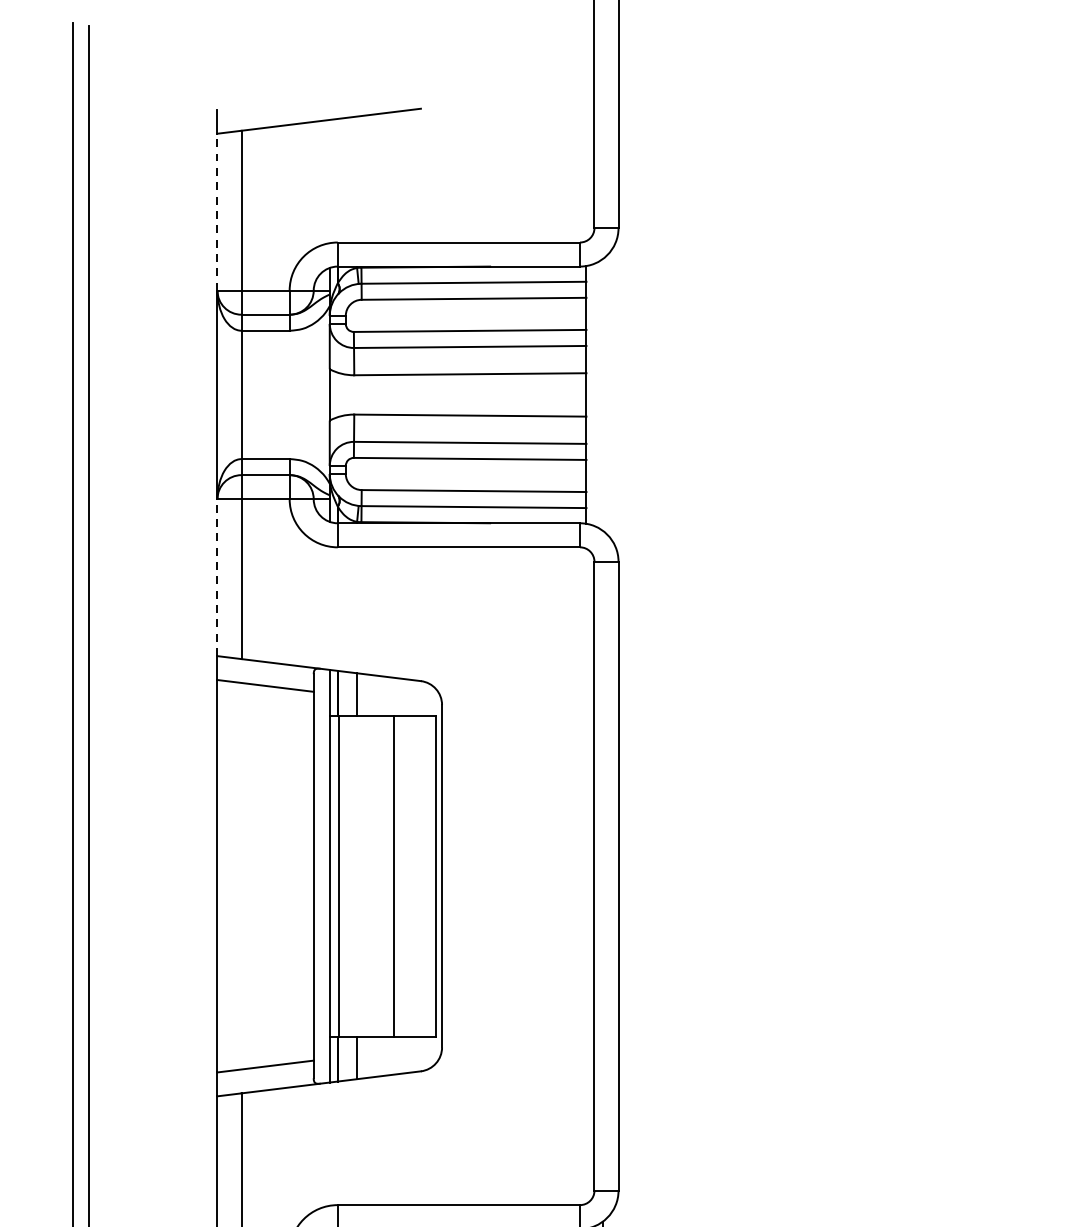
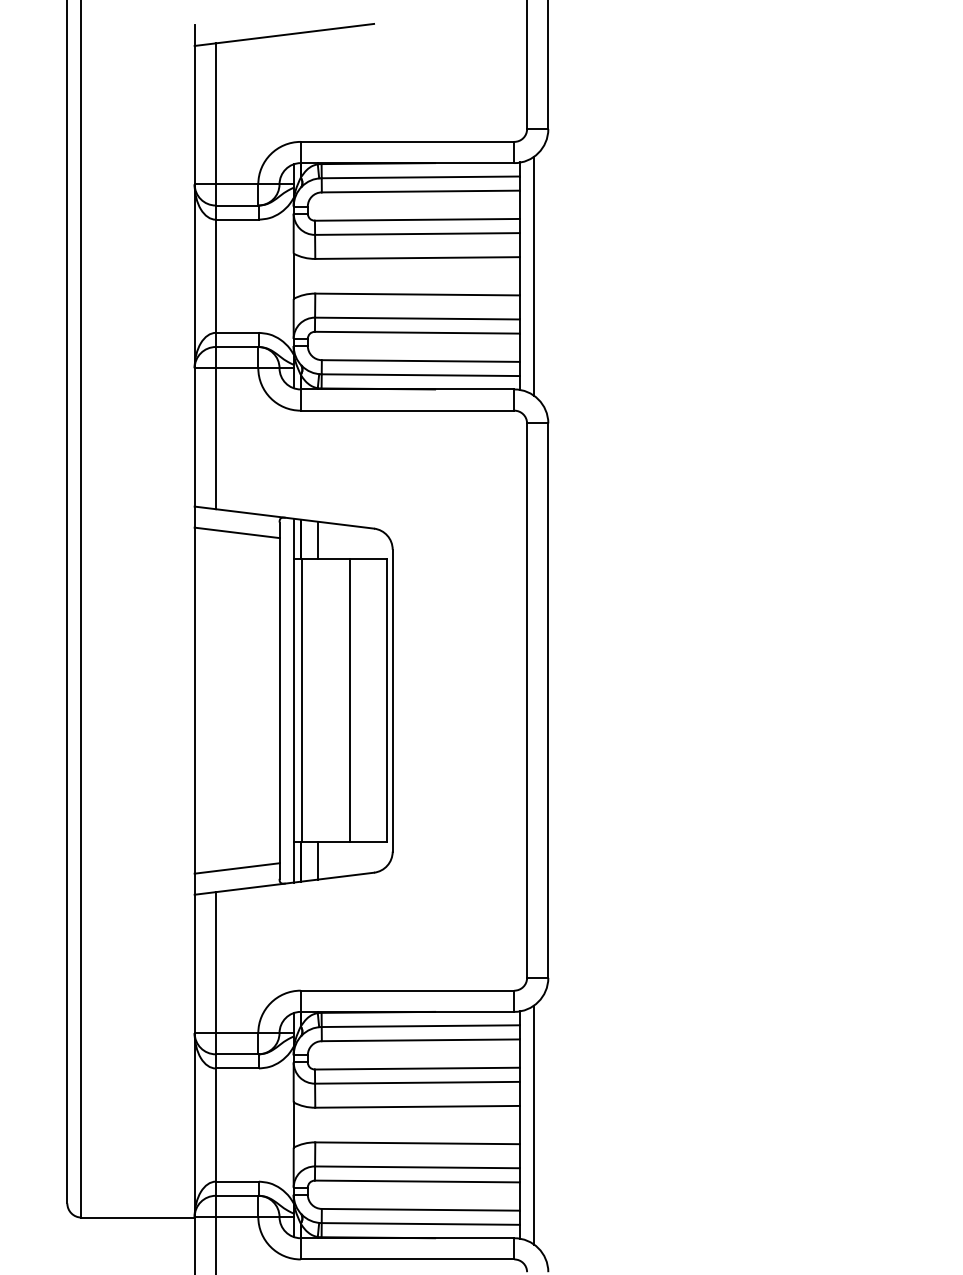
line: (217, 211) -> (194, 114), dashed -> solid
line: (602, 394) -> (534, 275), added
line: (217, 576) -> (194, 436), dashed -> solid

